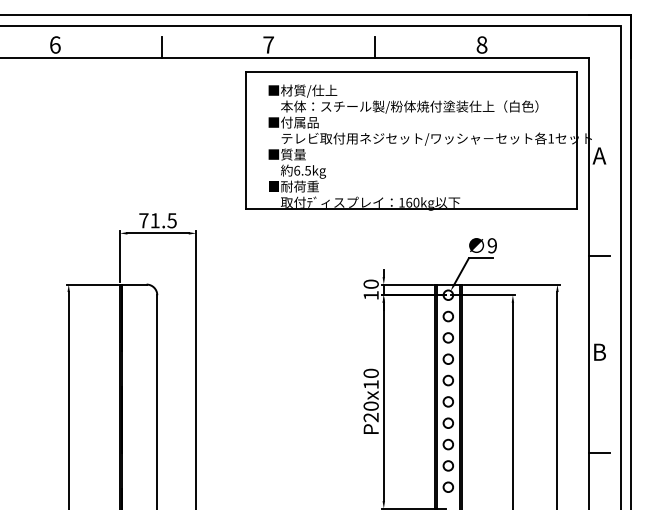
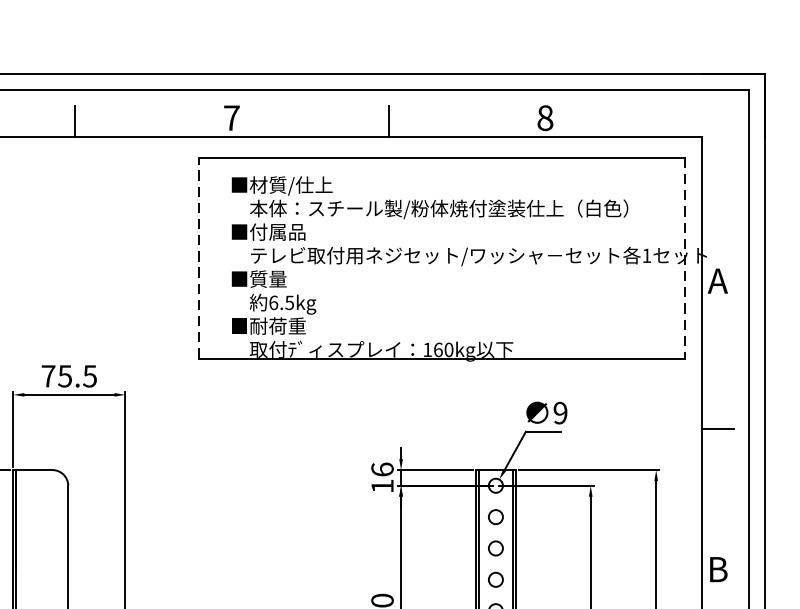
line: (246, 139) -> (199, 256), solid -> dashed
line: (576, 140) -> (684, 258), solid -> dashed
text: (154, 220) -> (64, 375), 71.5 -> 75.5
text: (370, 283) -> (381, 468), 10 -> 16

